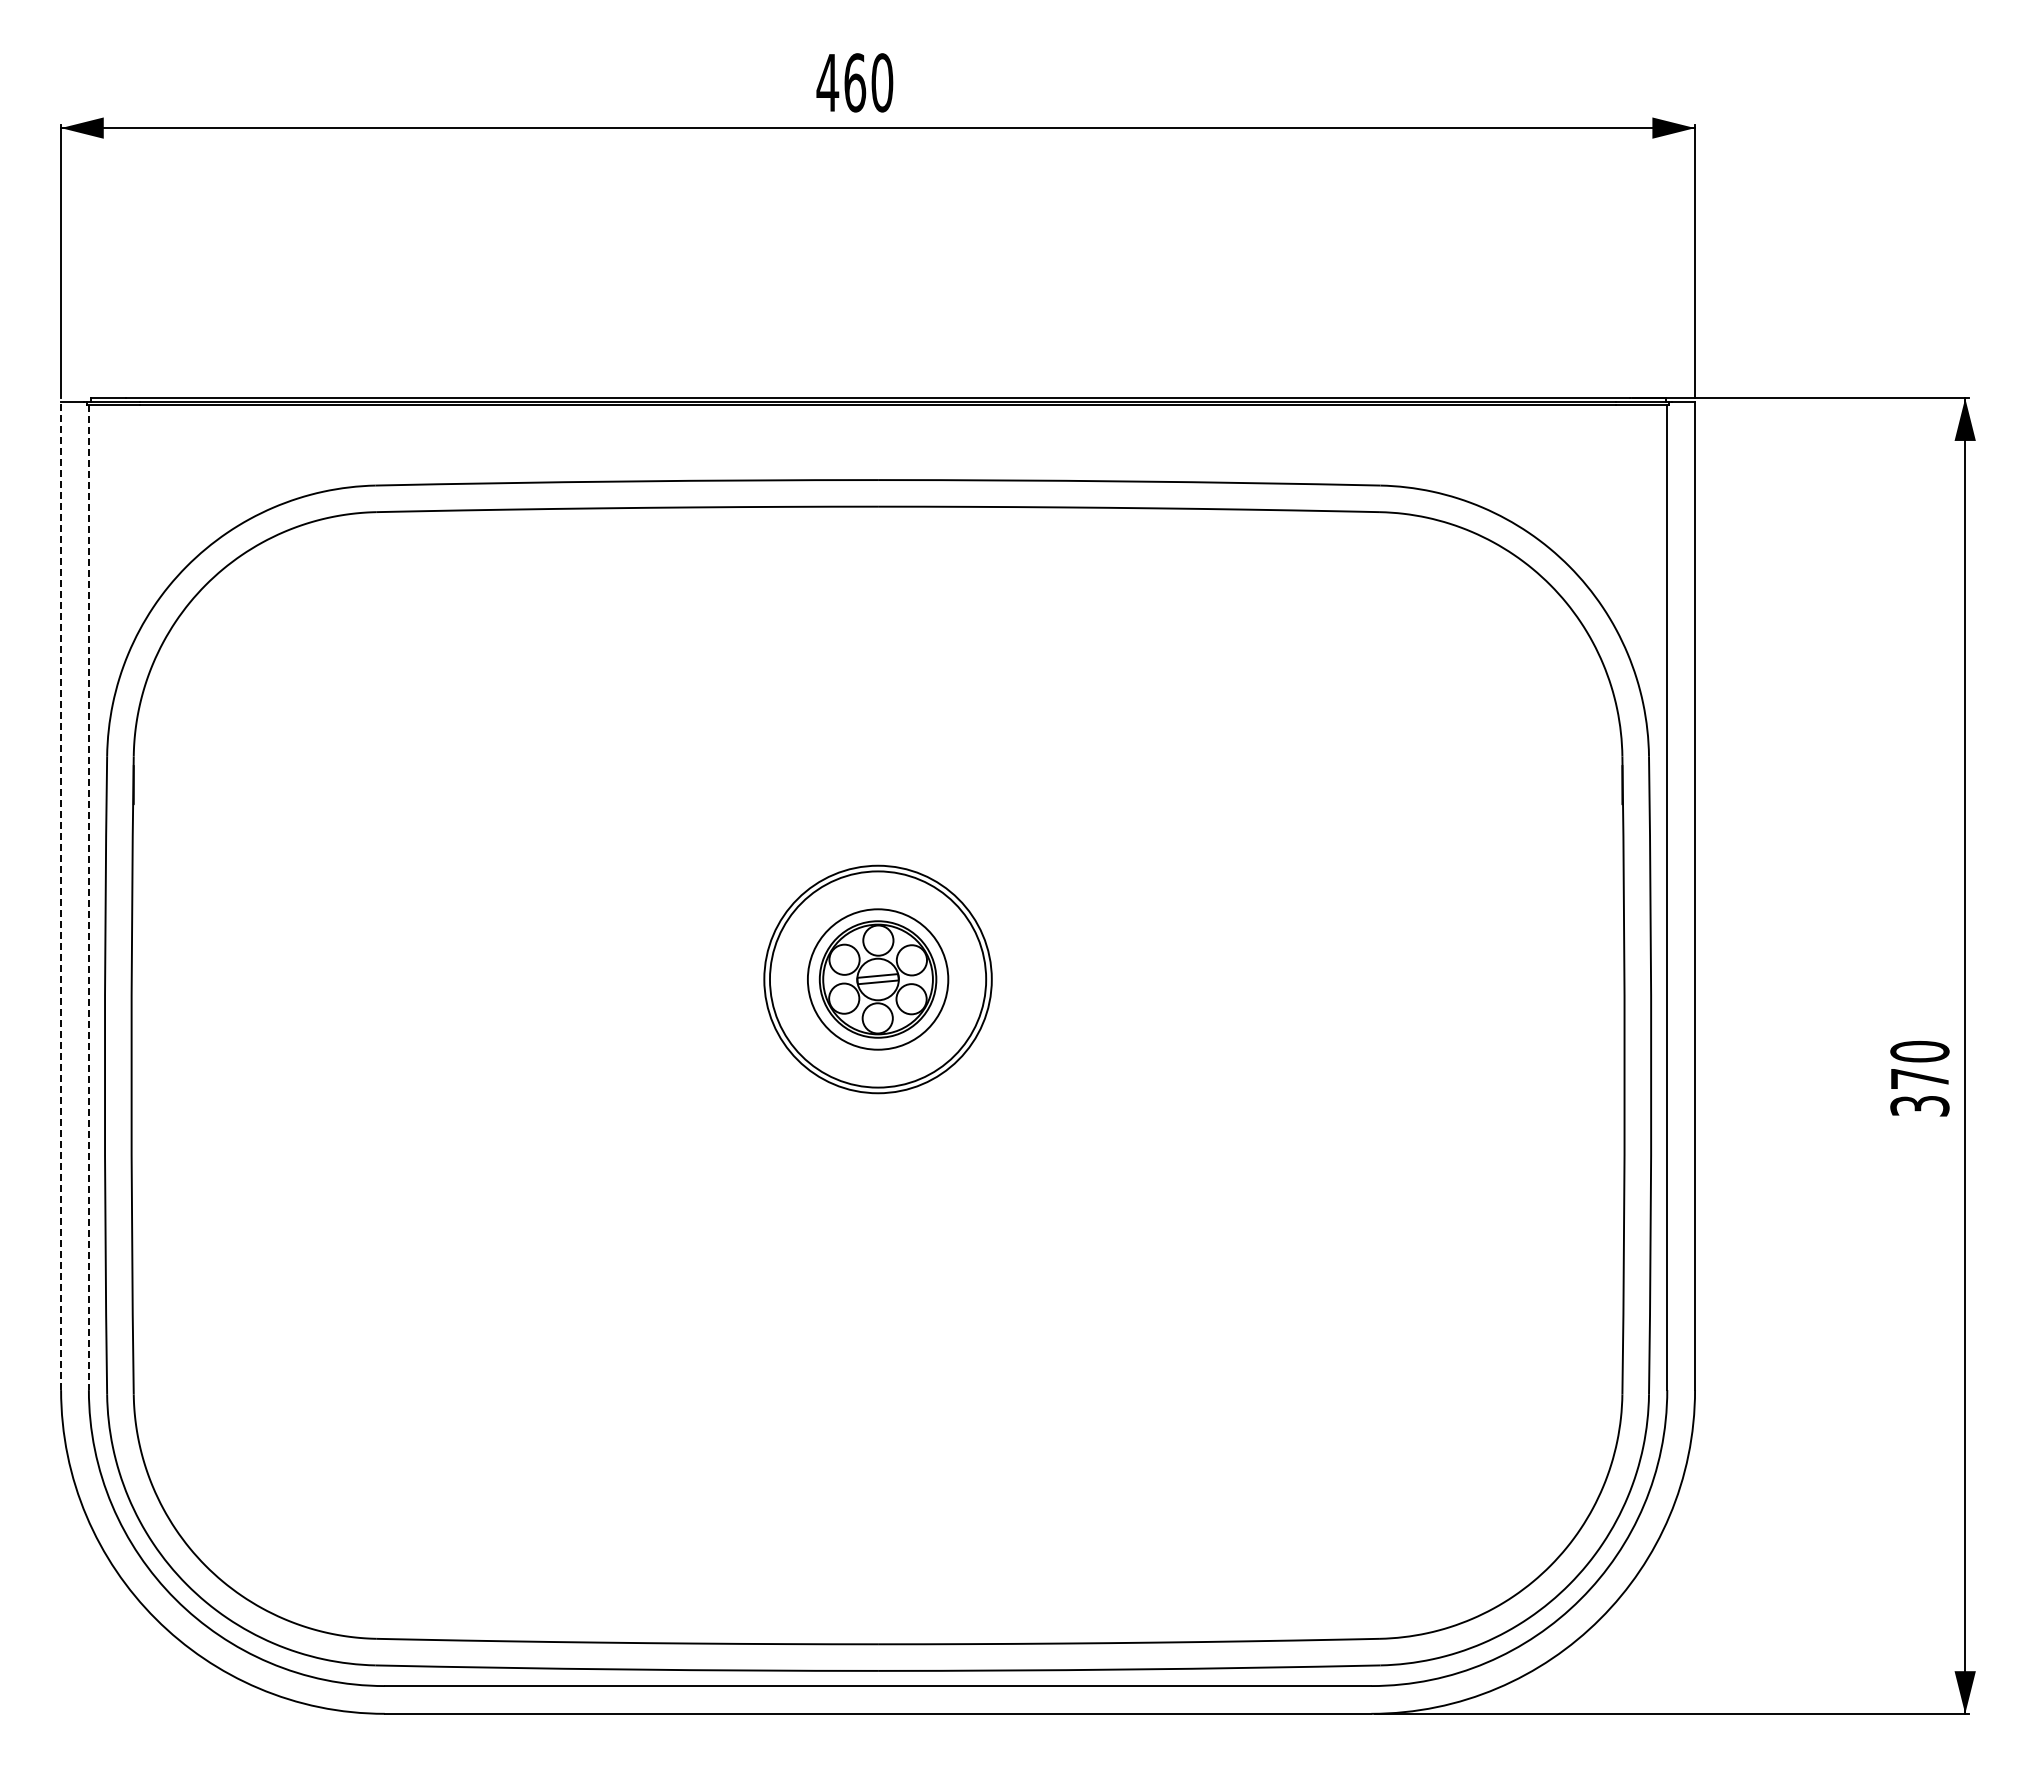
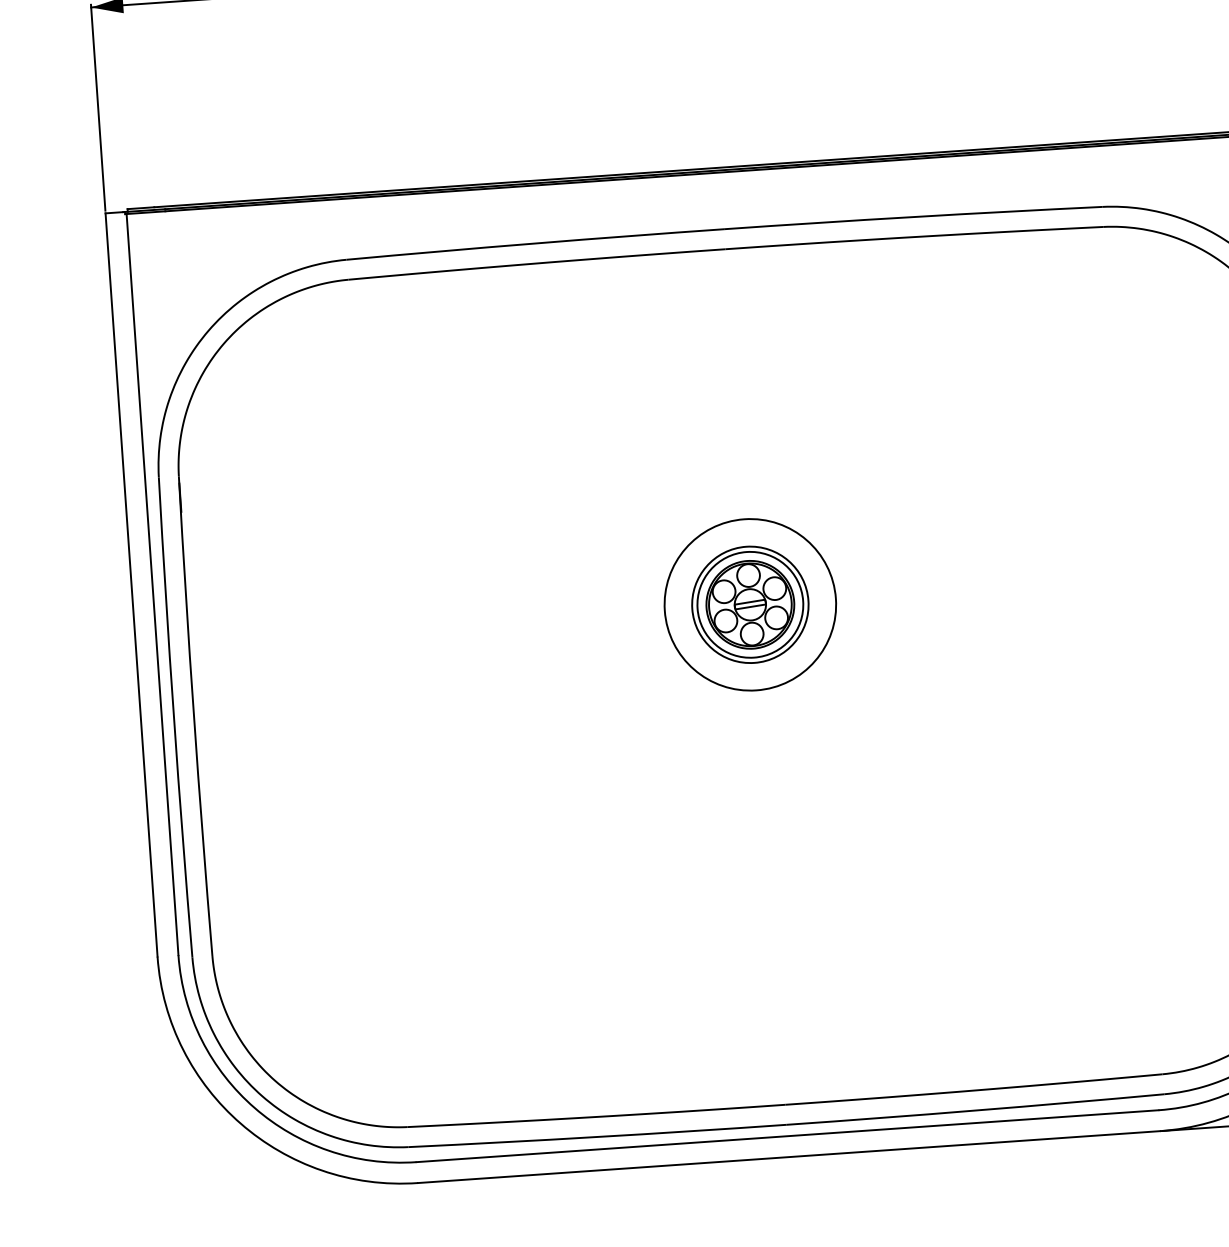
line: (61, 895) -> (131, 584), dashed -> solid
line: (88, 897) -> (152, 584), dashed -> solid
circle: (877, 979) -> (749, 604), size x0.71

